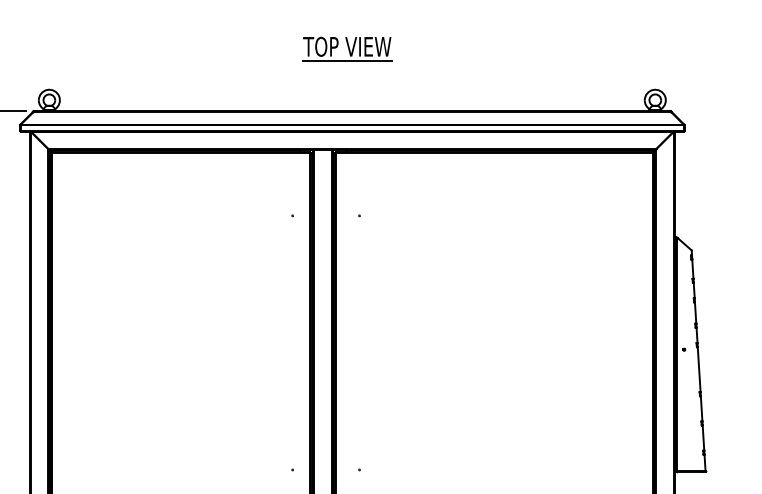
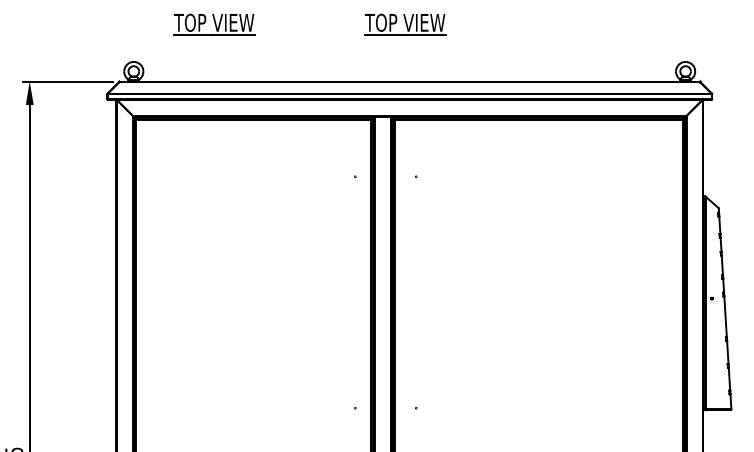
part: (137, 48) -> (214, 24), added

